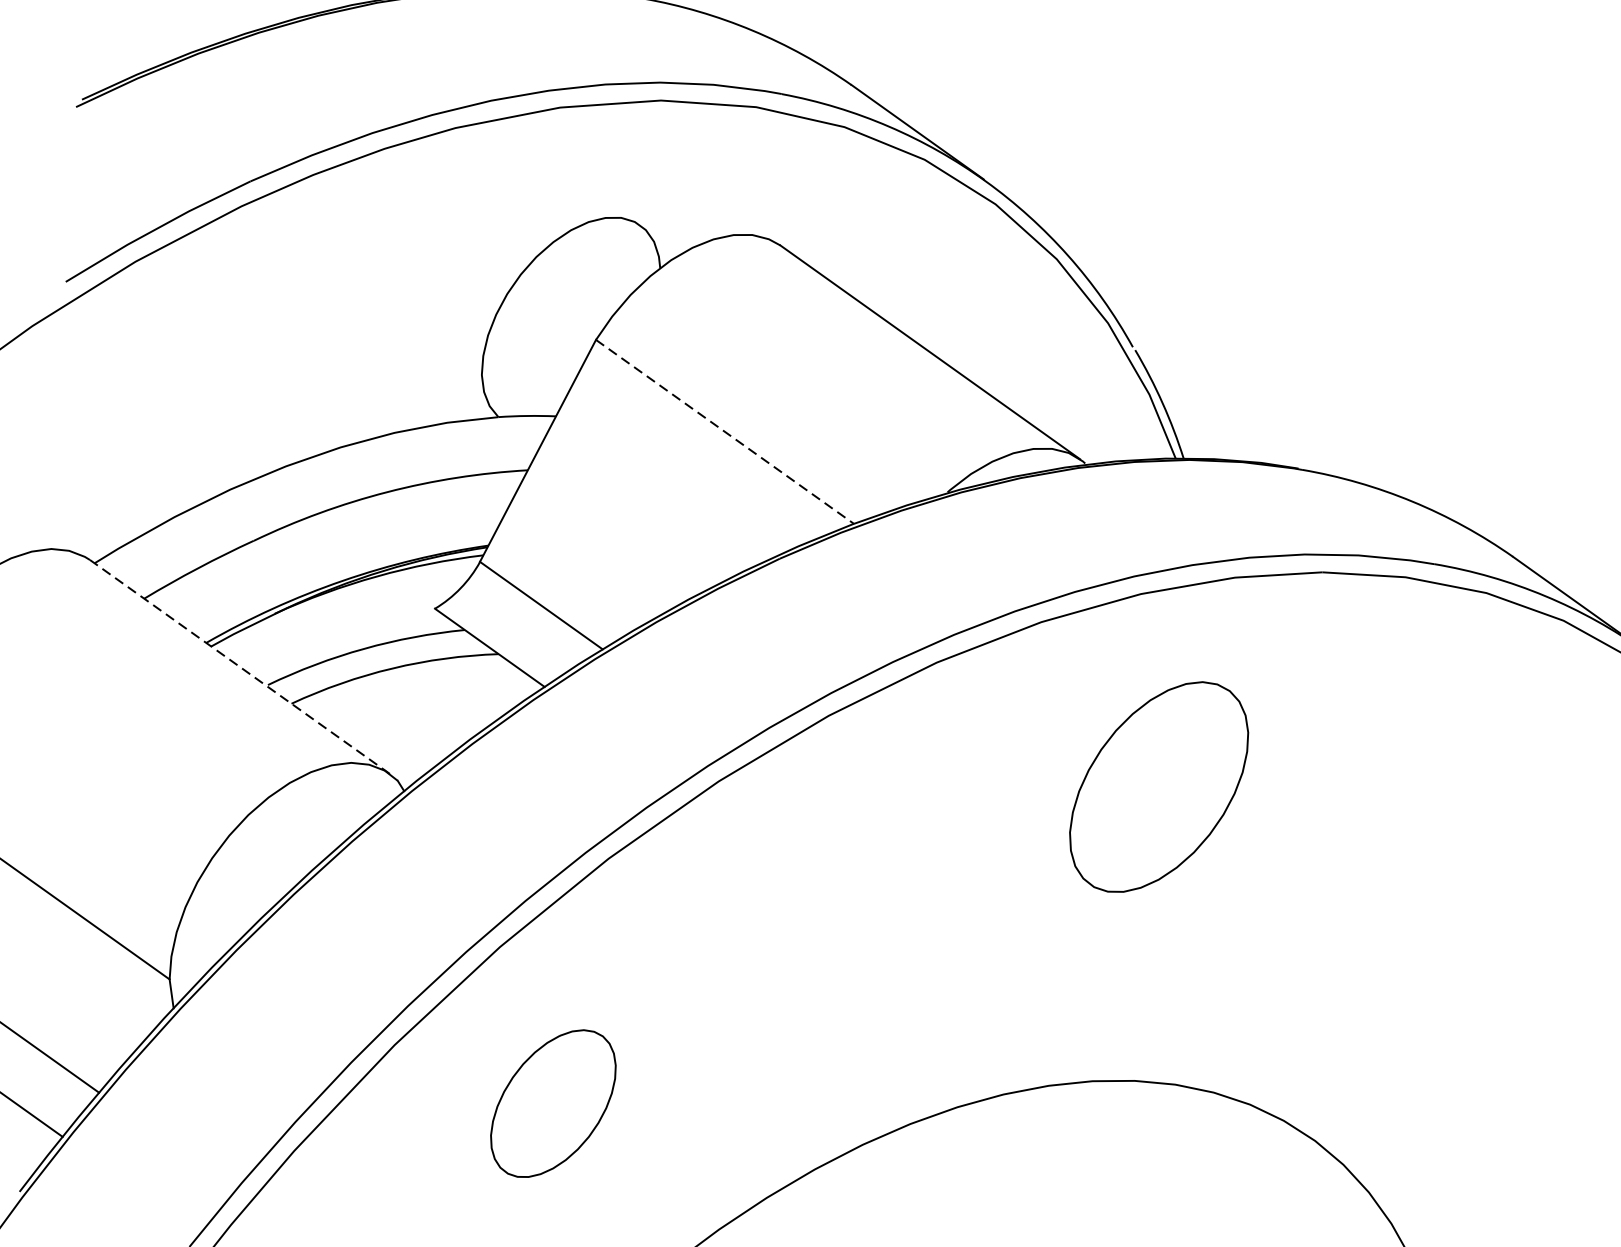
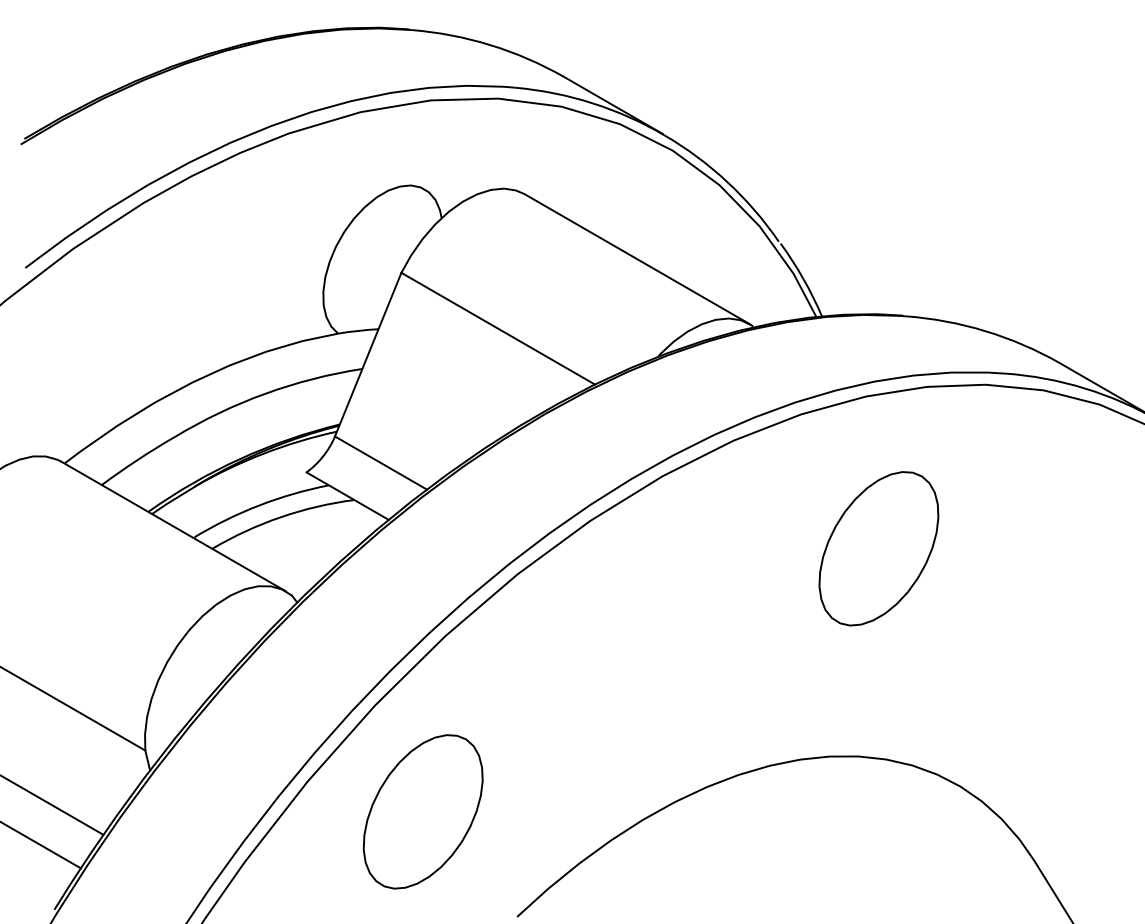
line: (725, 431) -> (498, 328), dashed -> solid
line: (239, 666) -> (173, 526), dashed -> solid
part: (1158, 786) -> (878, 548), moved
part: (552, 1103) -> (422, 811), size x1.43

